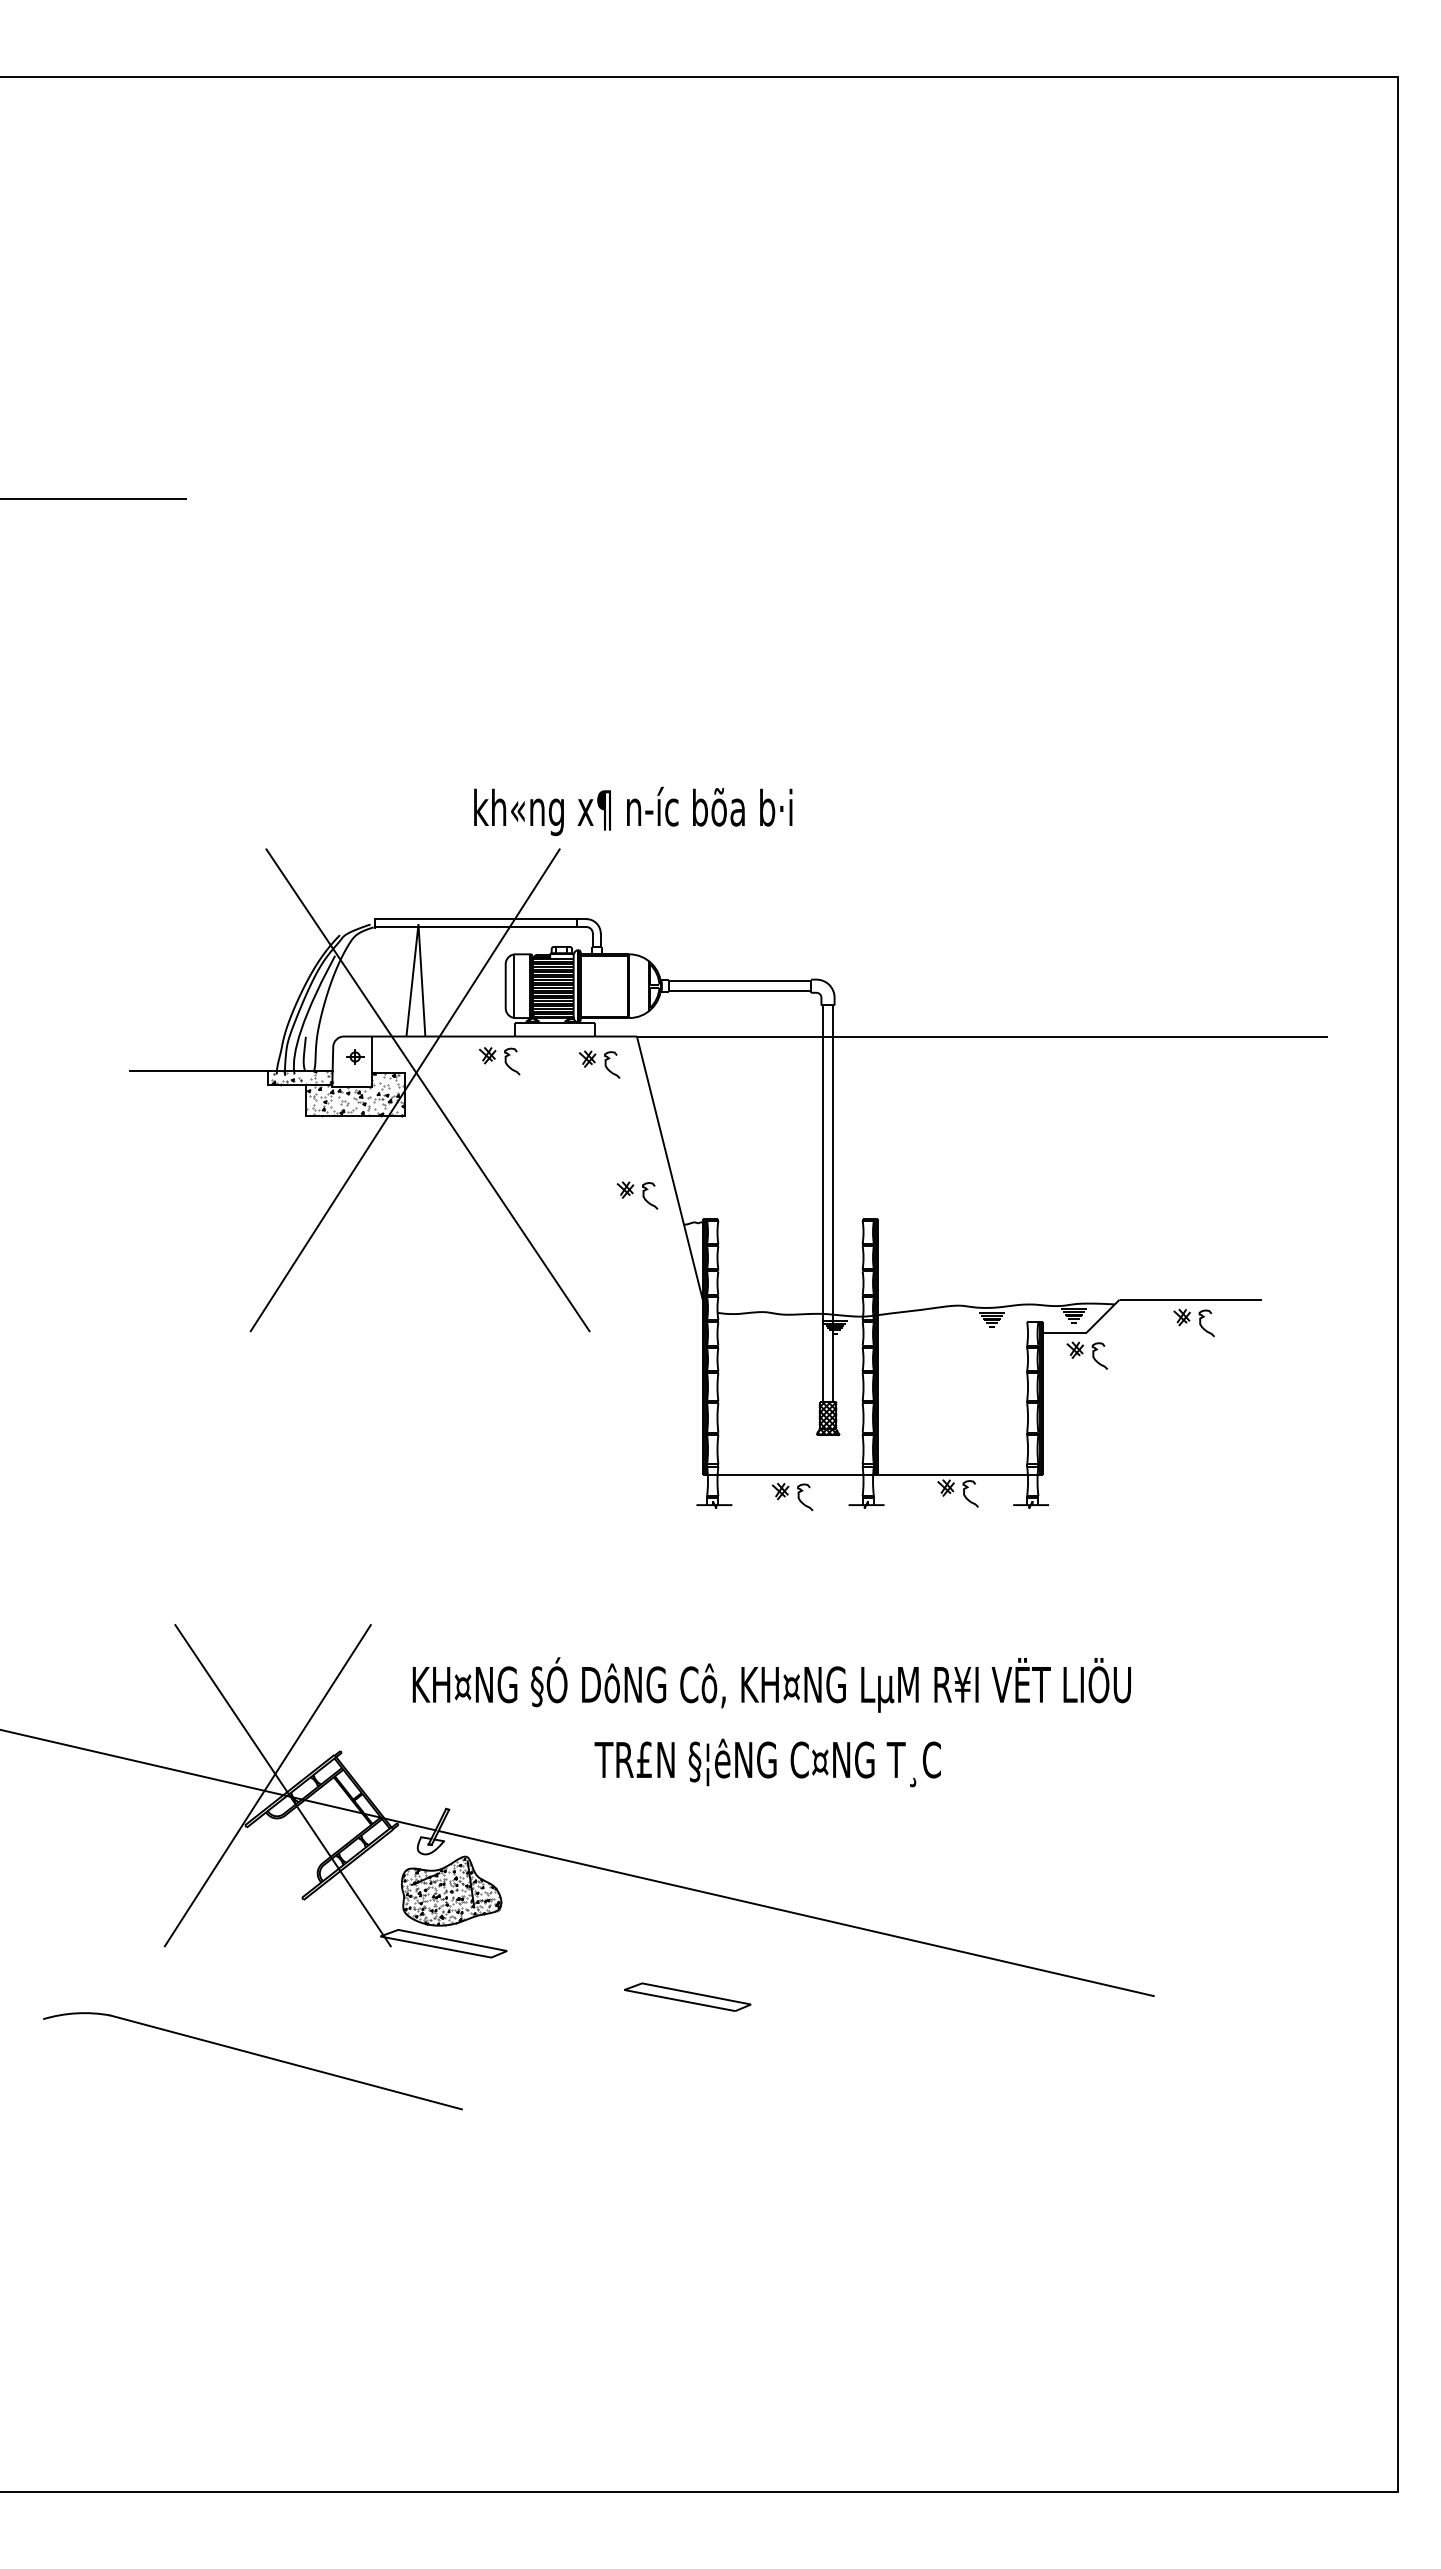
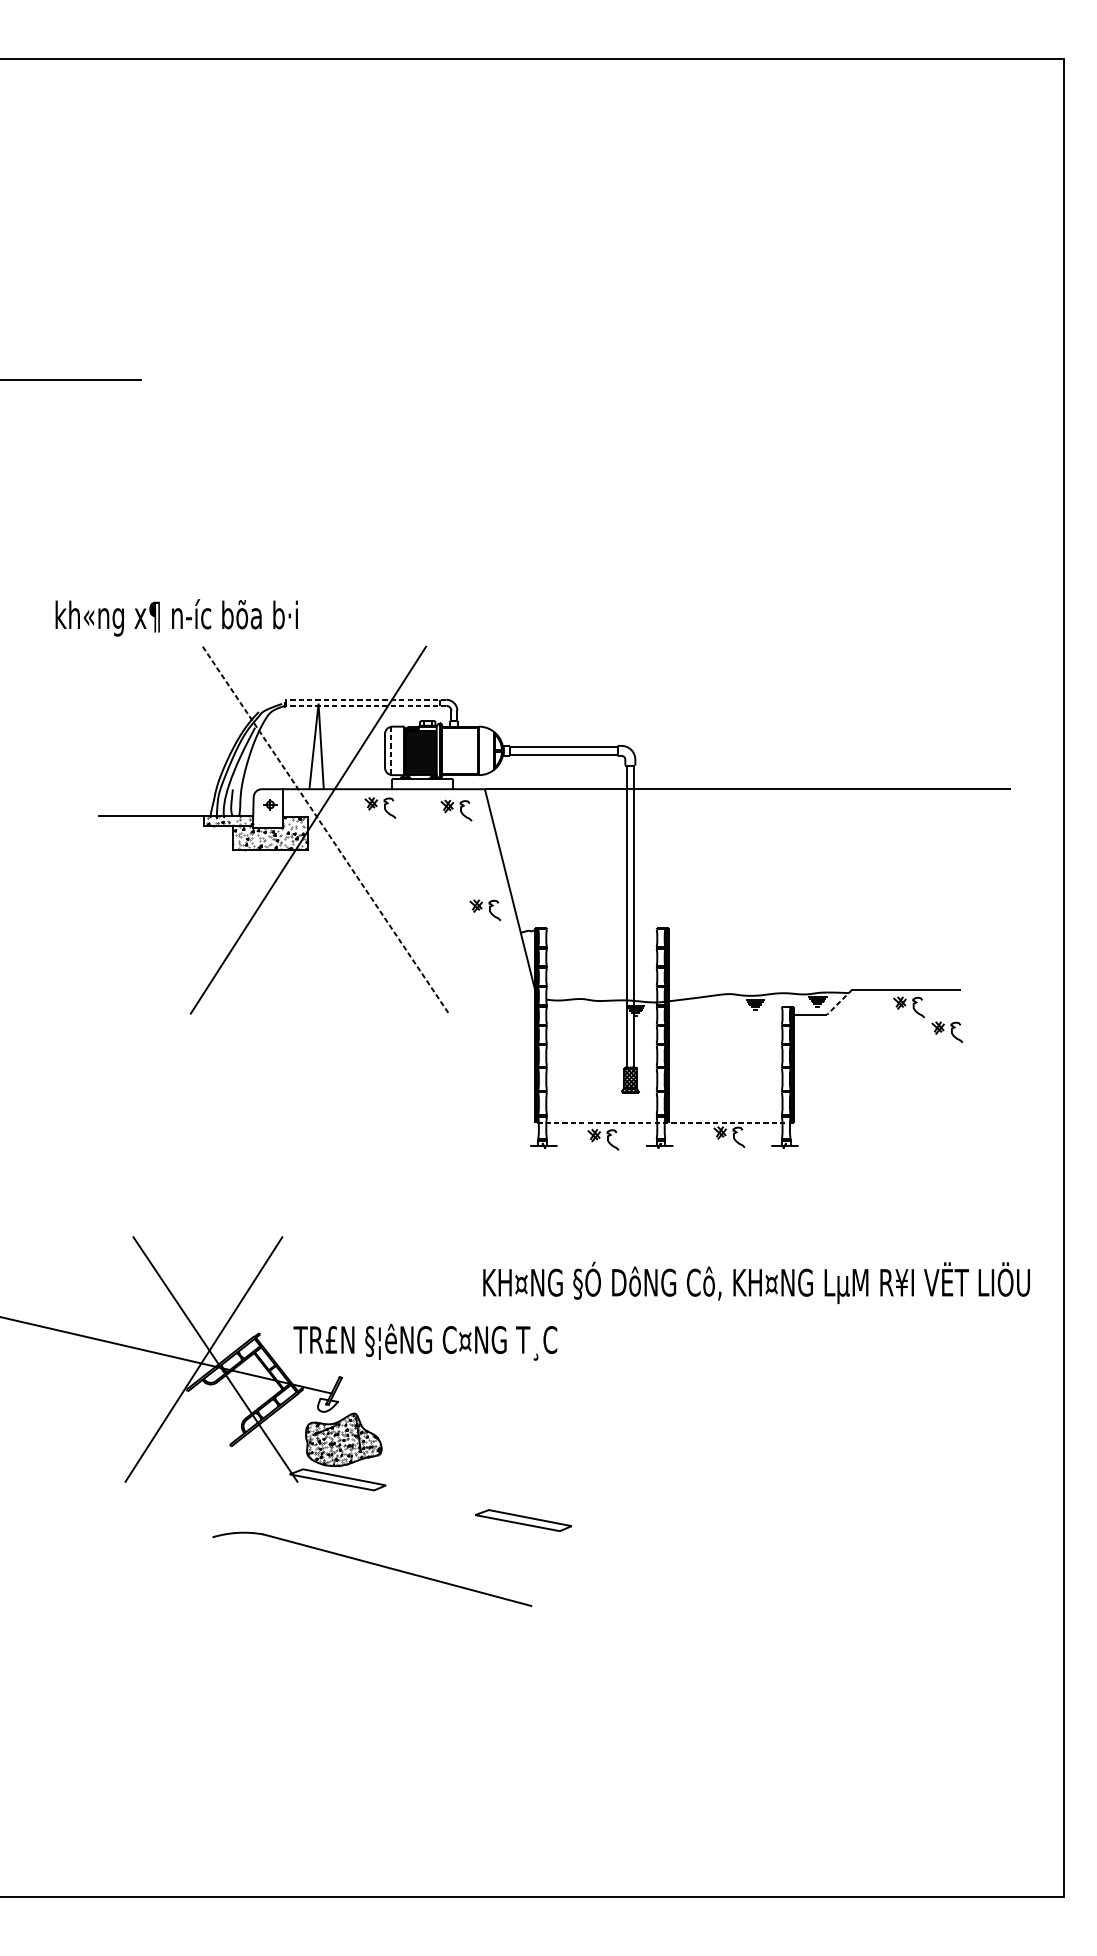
text: (633, 811) -> (176, 617), moved
line: (480, 919) -> (365, 700), solid -> dashed
line: (480, 927) -> (365, 706), solid -> dashed
line: (514, 986) -> (391, 751), solid -> dashed
line: (428, 1090) -> (326, 830), solid -> dashed
line: (1102, 1316) -> (839, 1002), solid -> dashed
part: (1086, 1355) -> (946, 1032), moved
line: (872, 1475) -> (664, 1123), solid -> dashed
text: (771, 1684) -> (756, 1282), moved
text: (767, 1762) -> (425, 1341), moved
line: (795, 1913) -> (605, 1456), removed
part: (255, 2055) -> (374, 1564), moved

